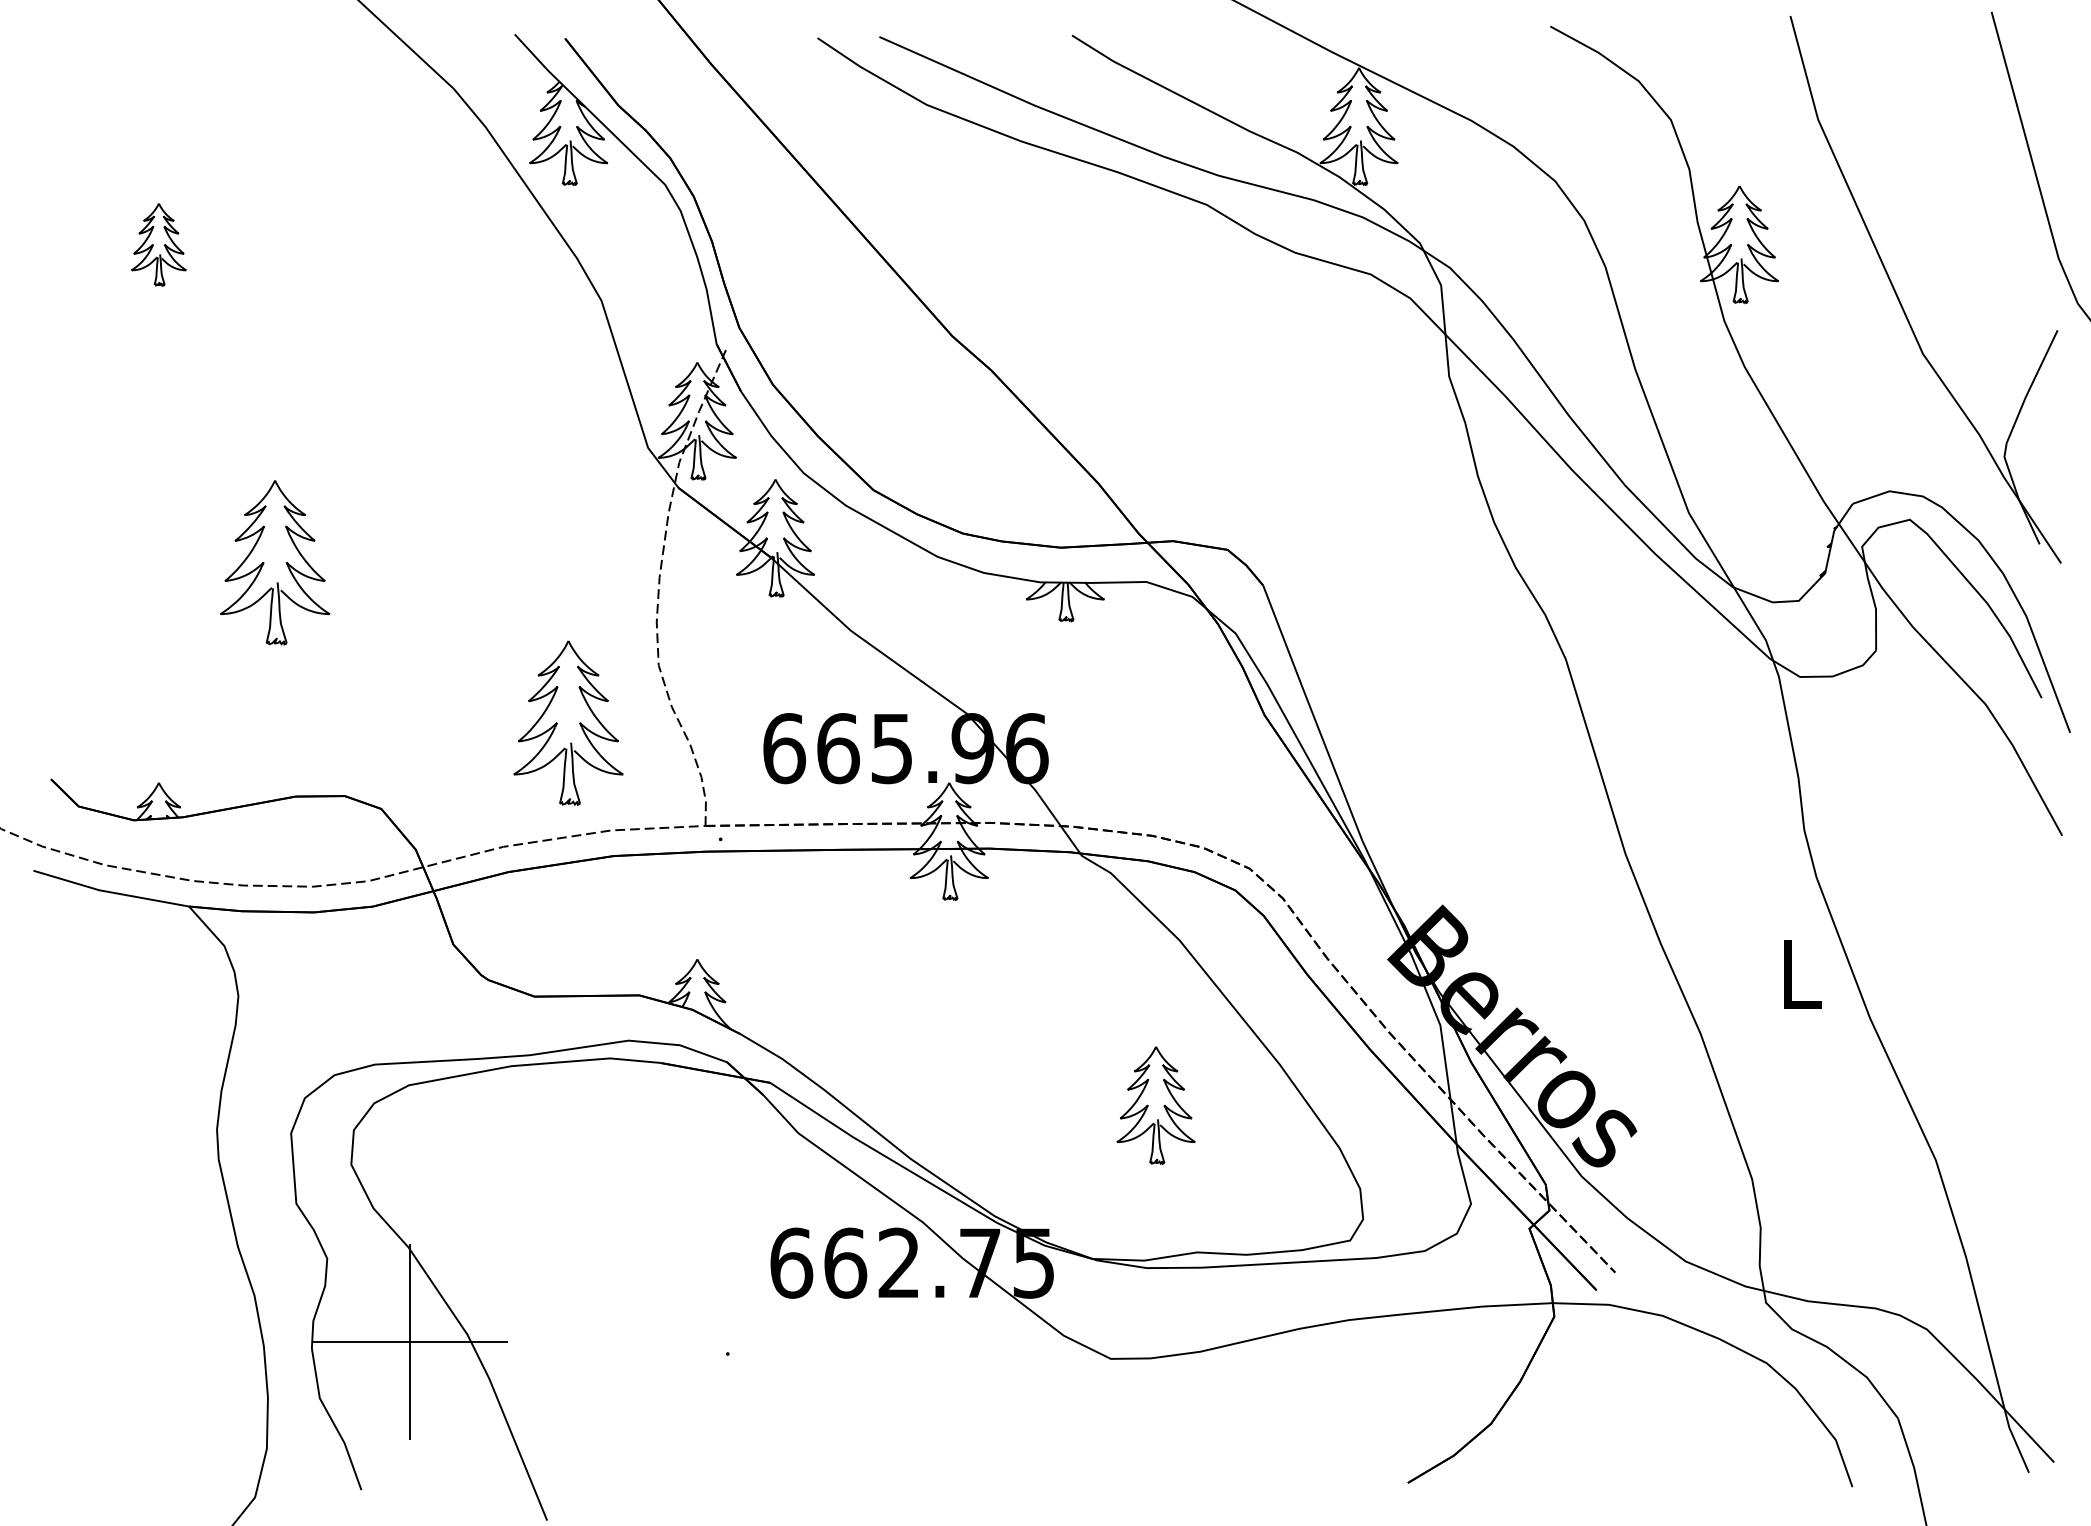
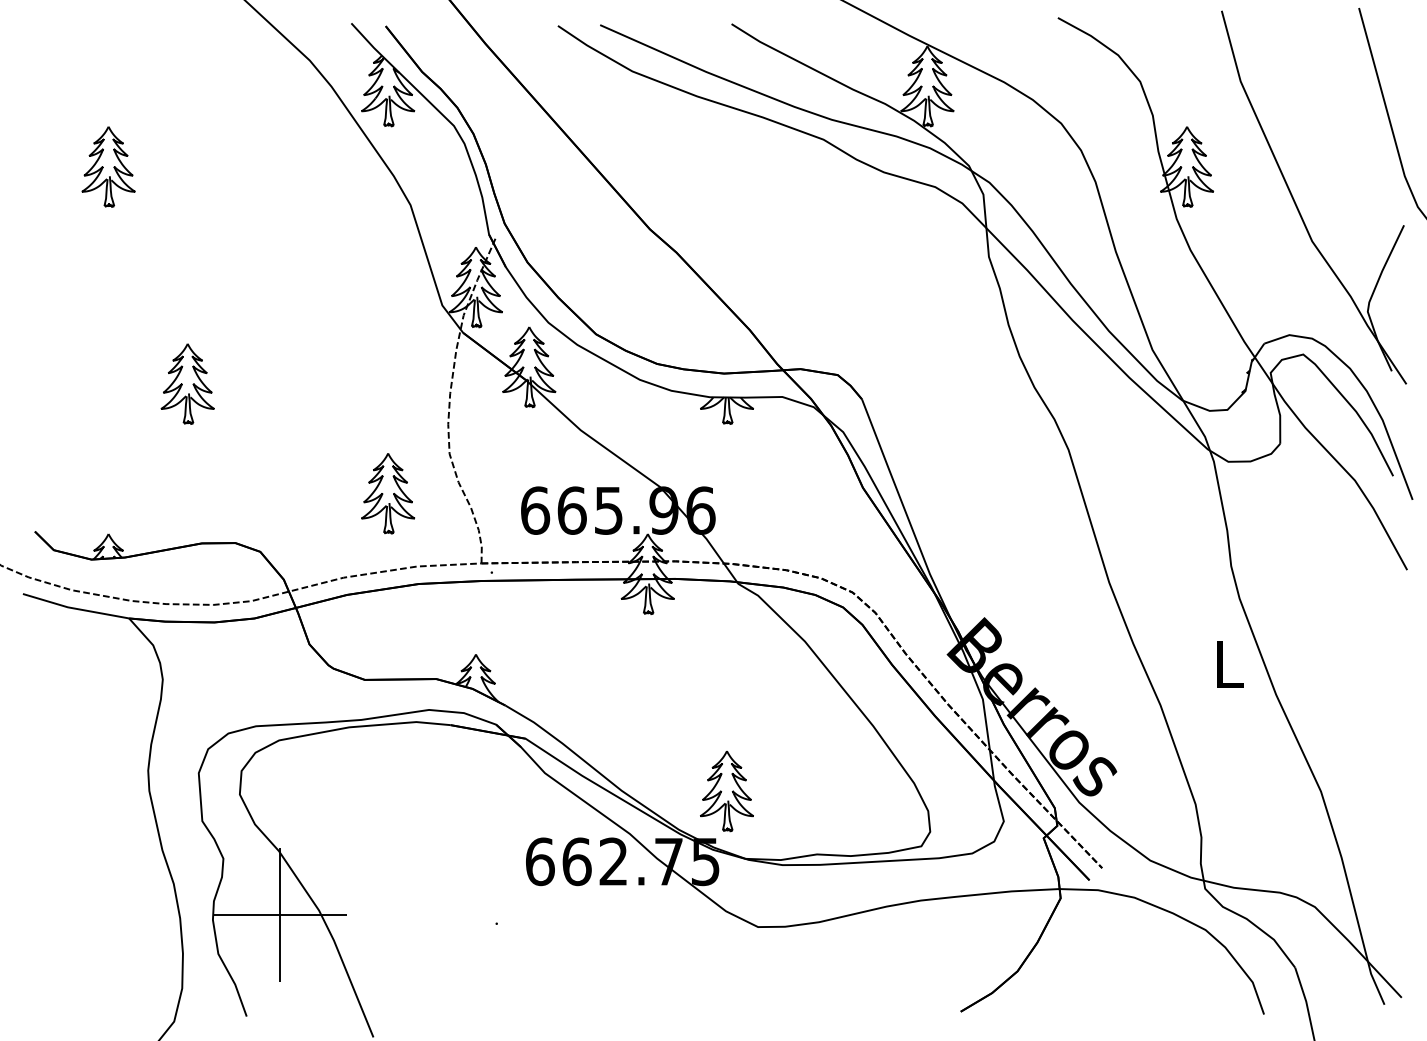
part: (158, 244) -> (108, 166), size x1.43
part: (274, 562) -> (187, 383), size x0.71
part: (569, 723) -> (388, 493), size x0.71
part: (1155, 1105) -> (726, 791), moved

